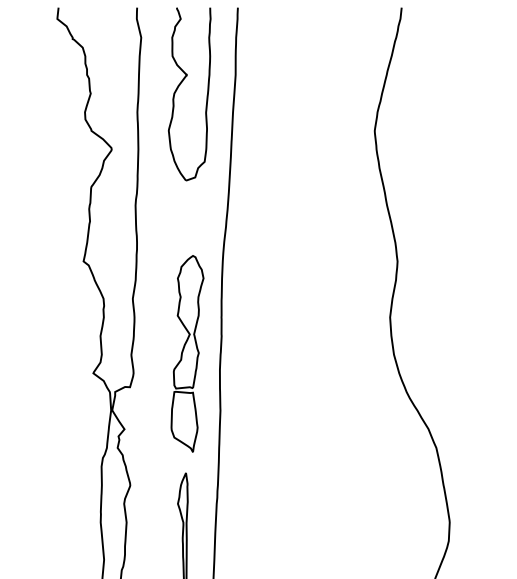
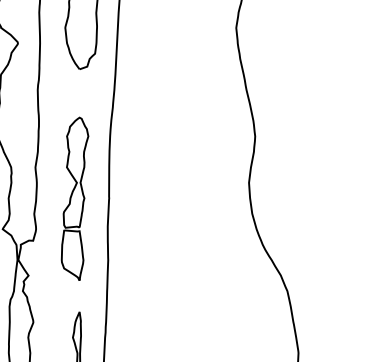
part: (187, 353) -> (75, 198), moved

